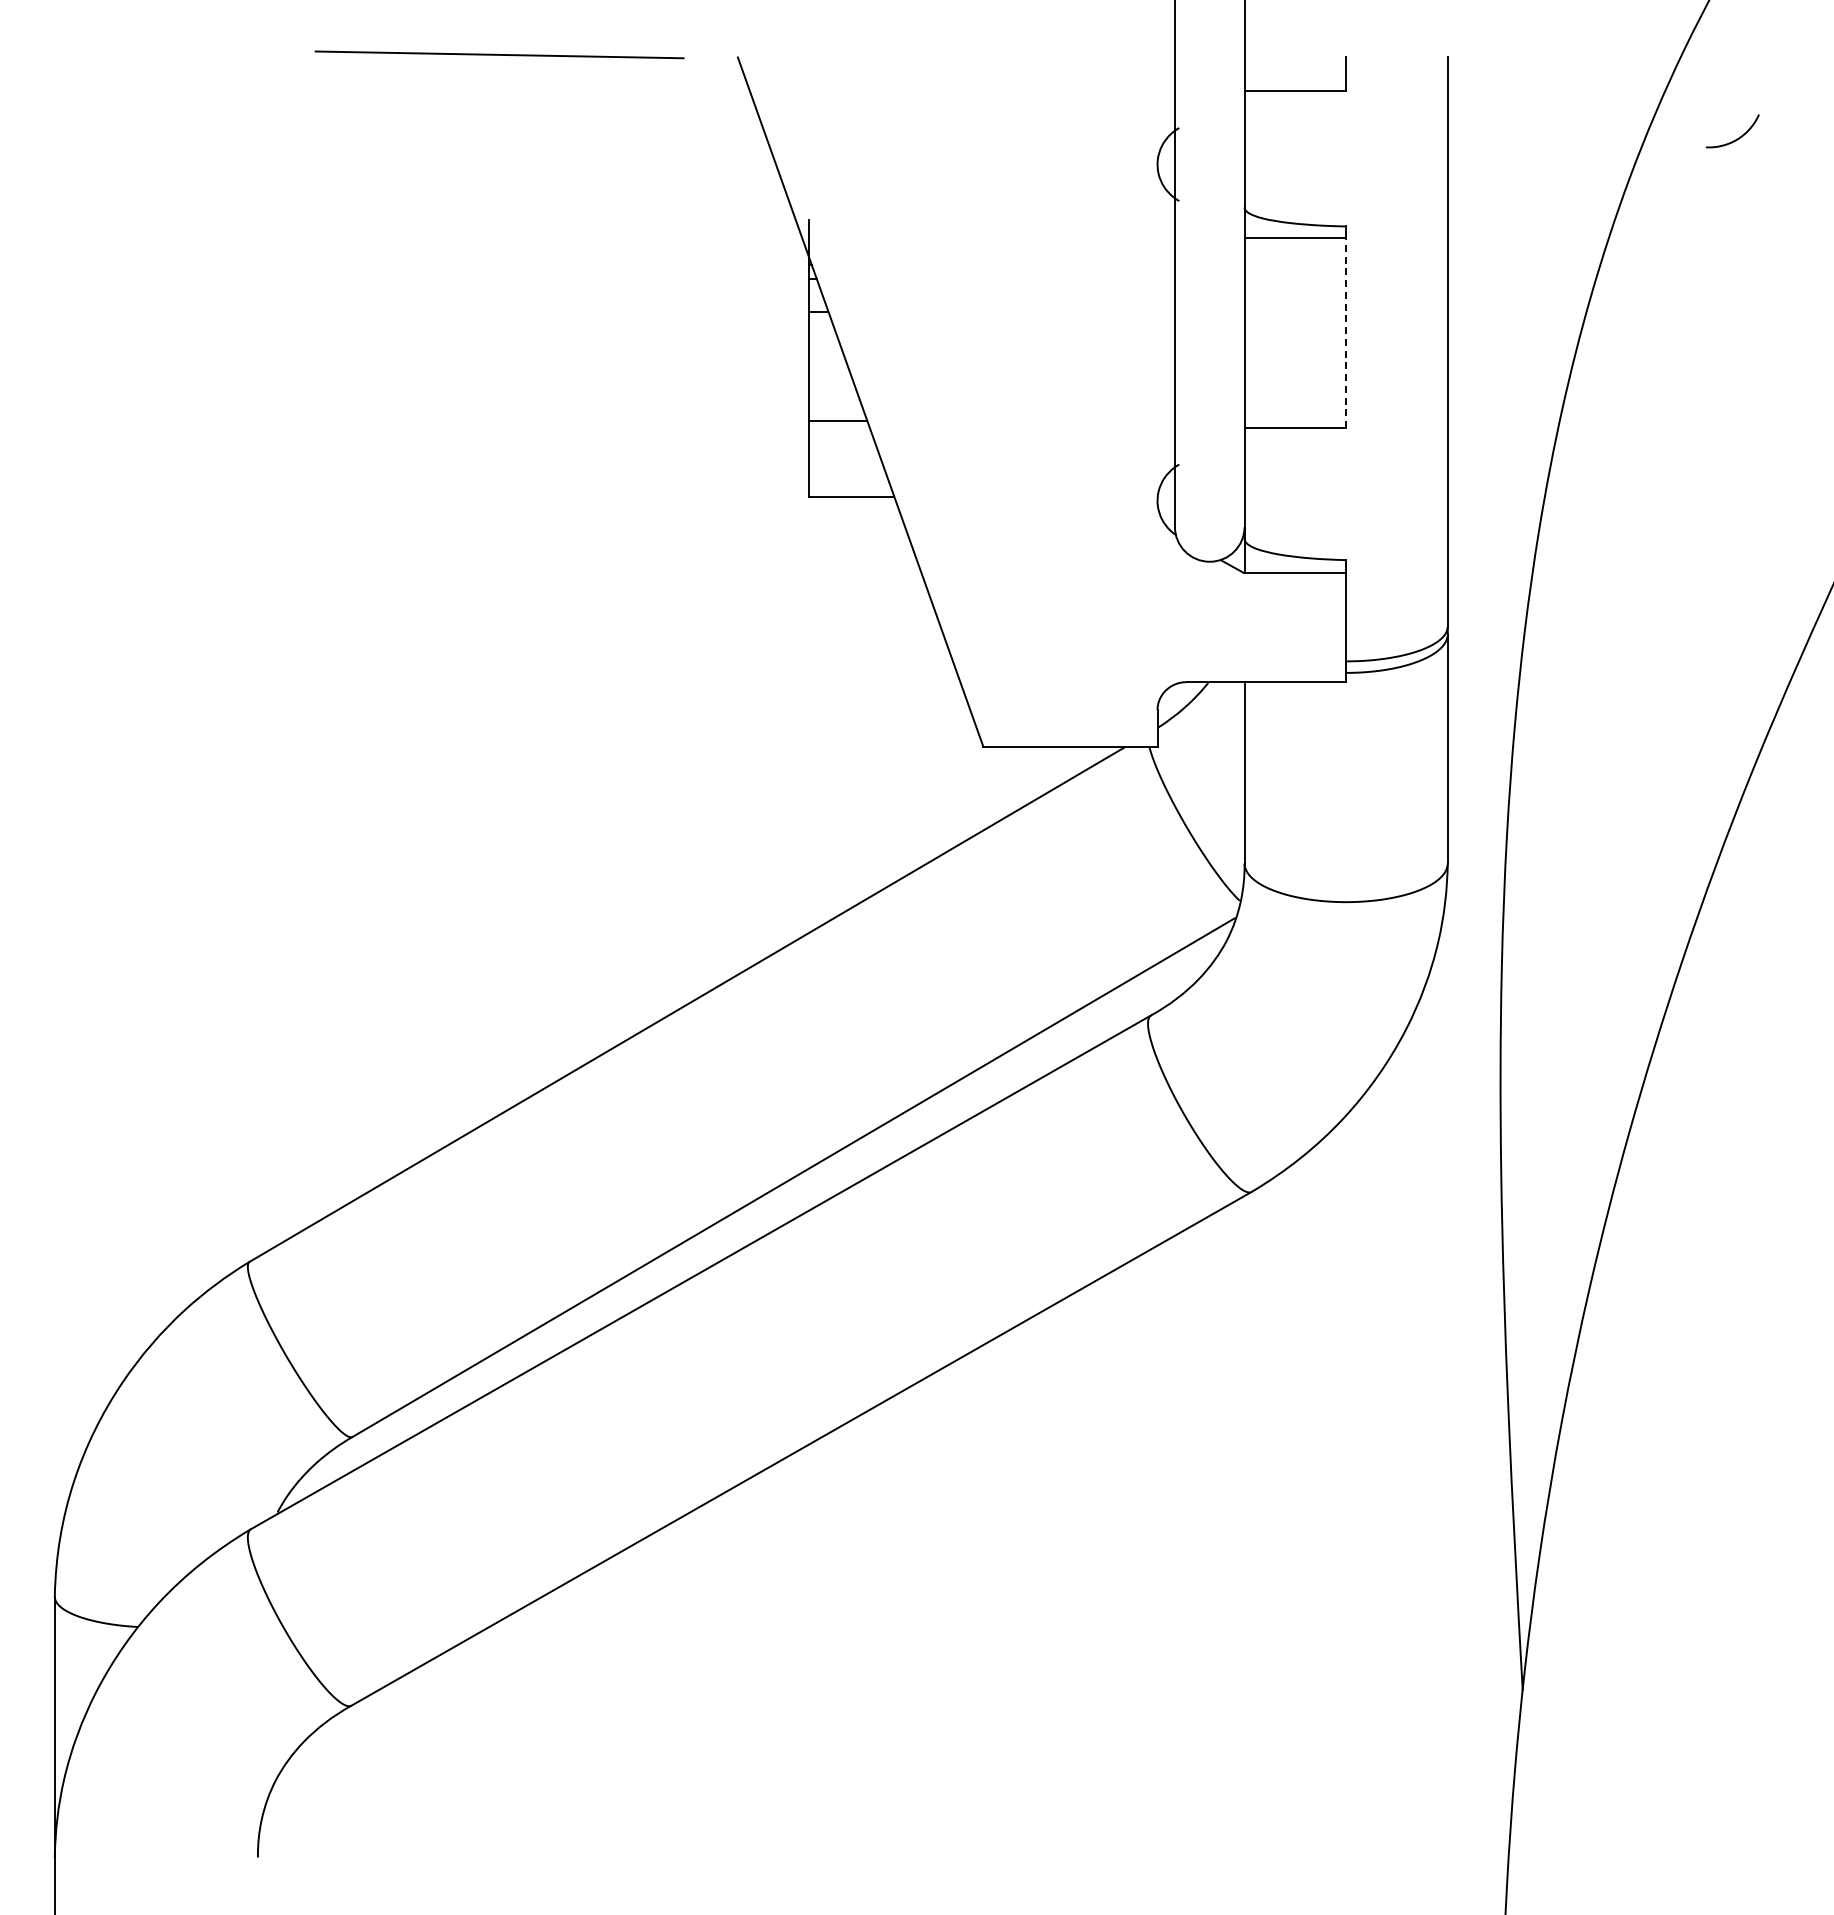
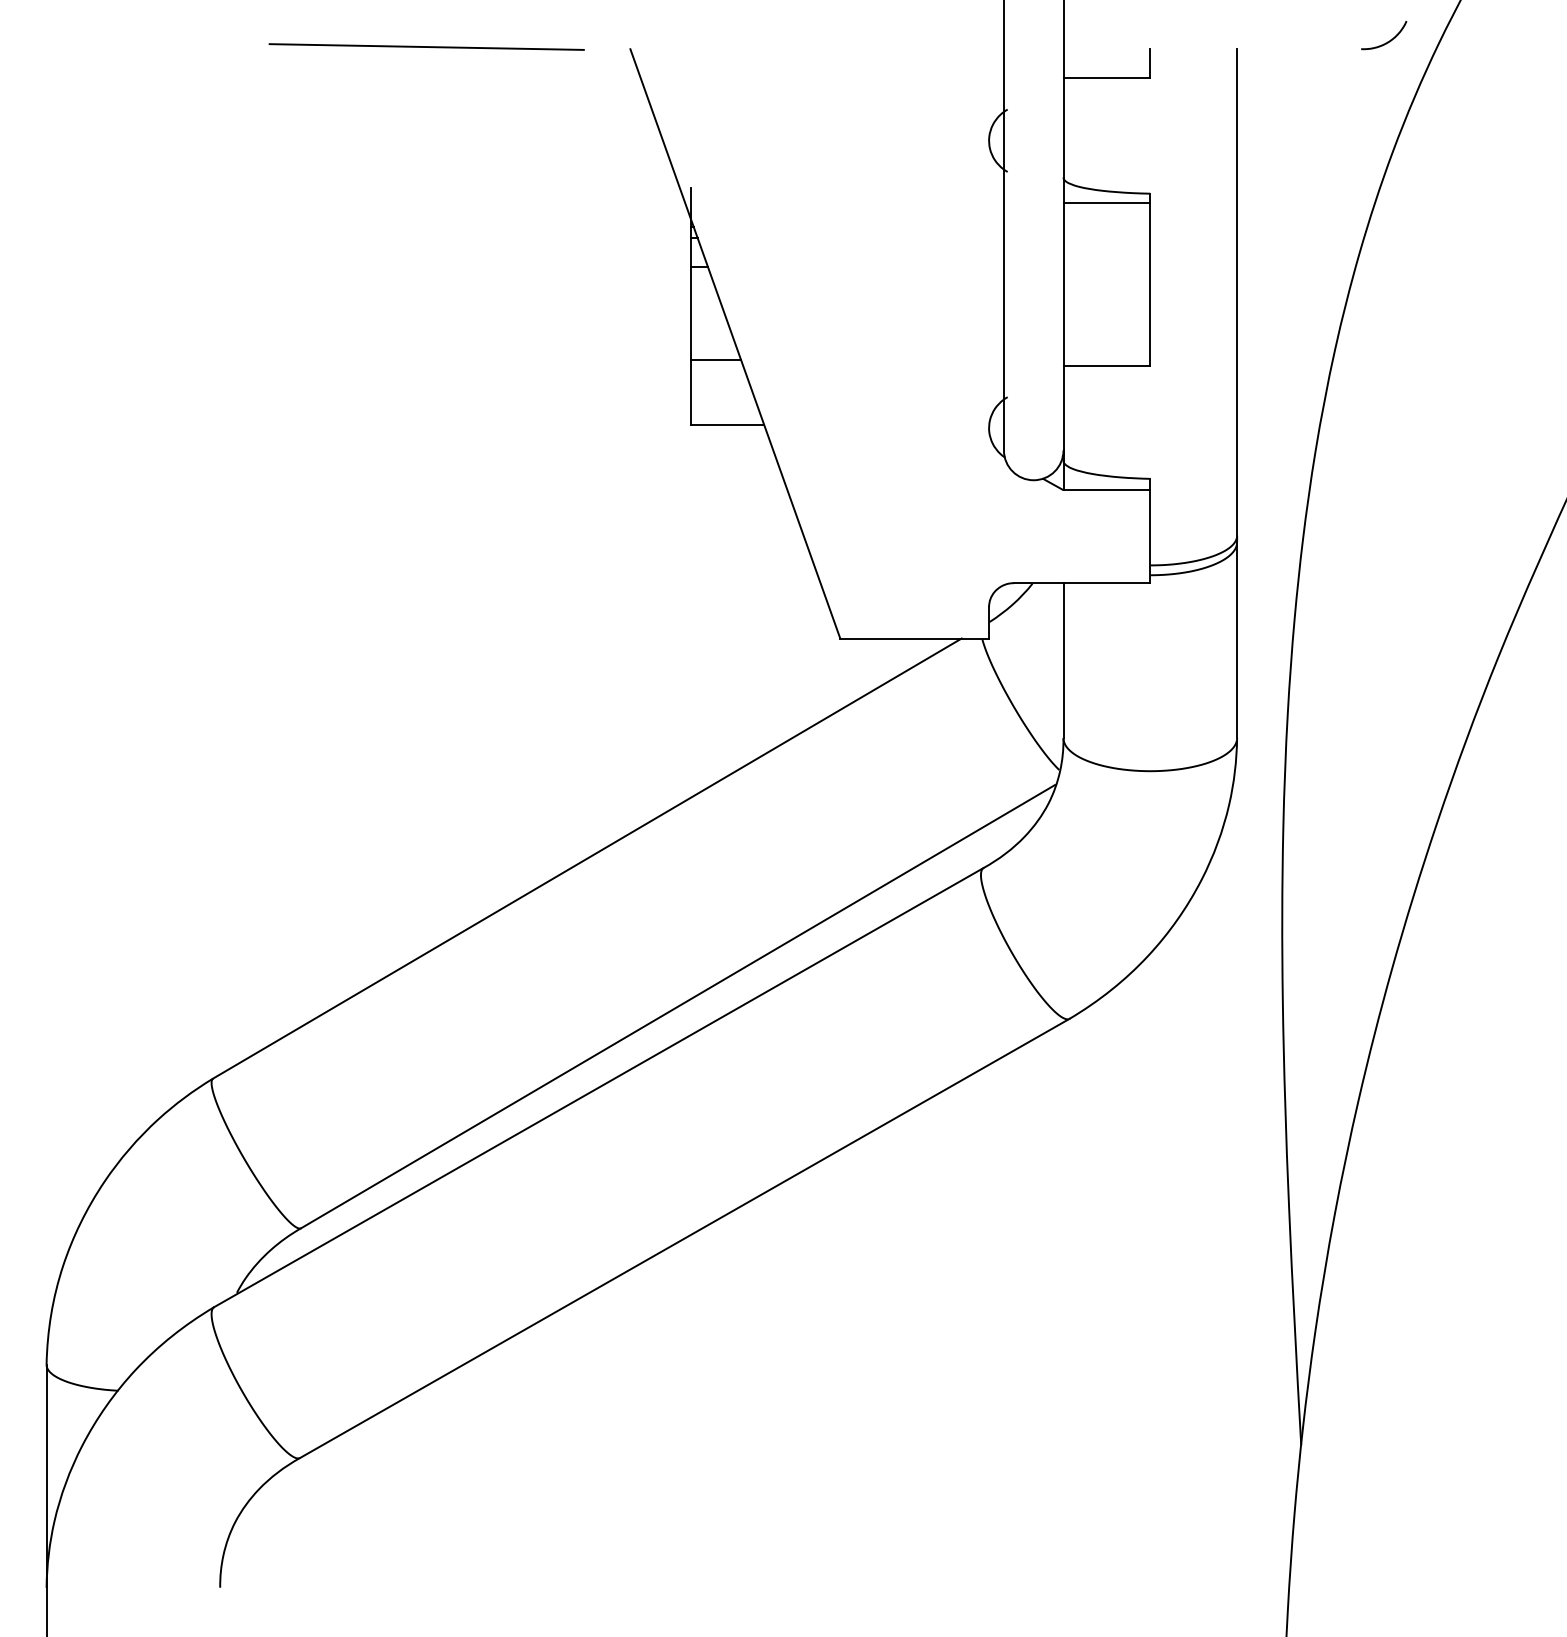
curve: (1736, 138) -> (1387, 41), moved
line: (1346, 332) -> (1150, 284), dashed -> solid

